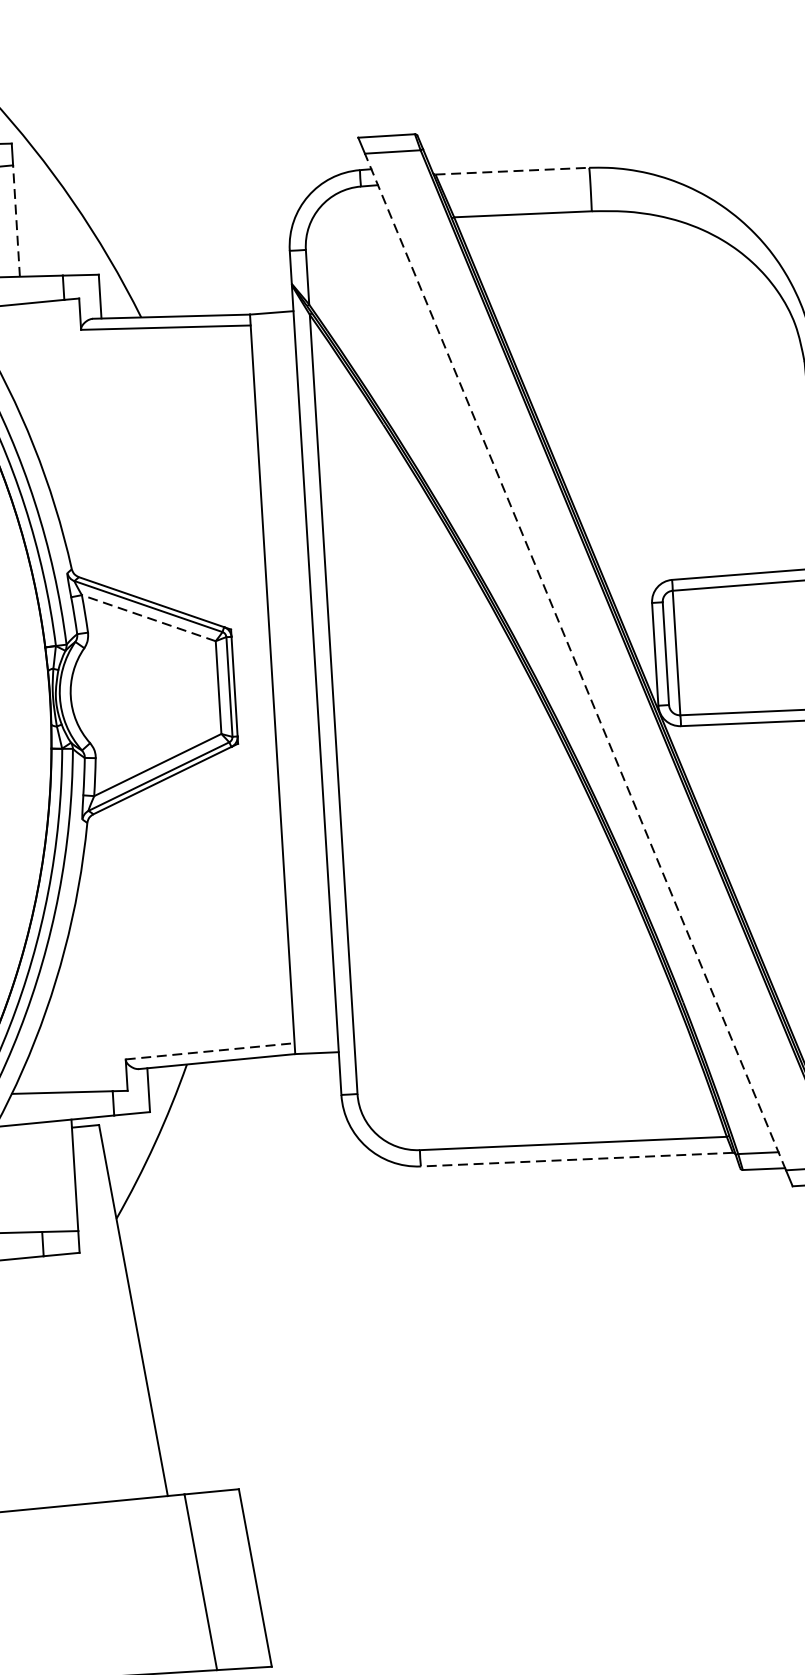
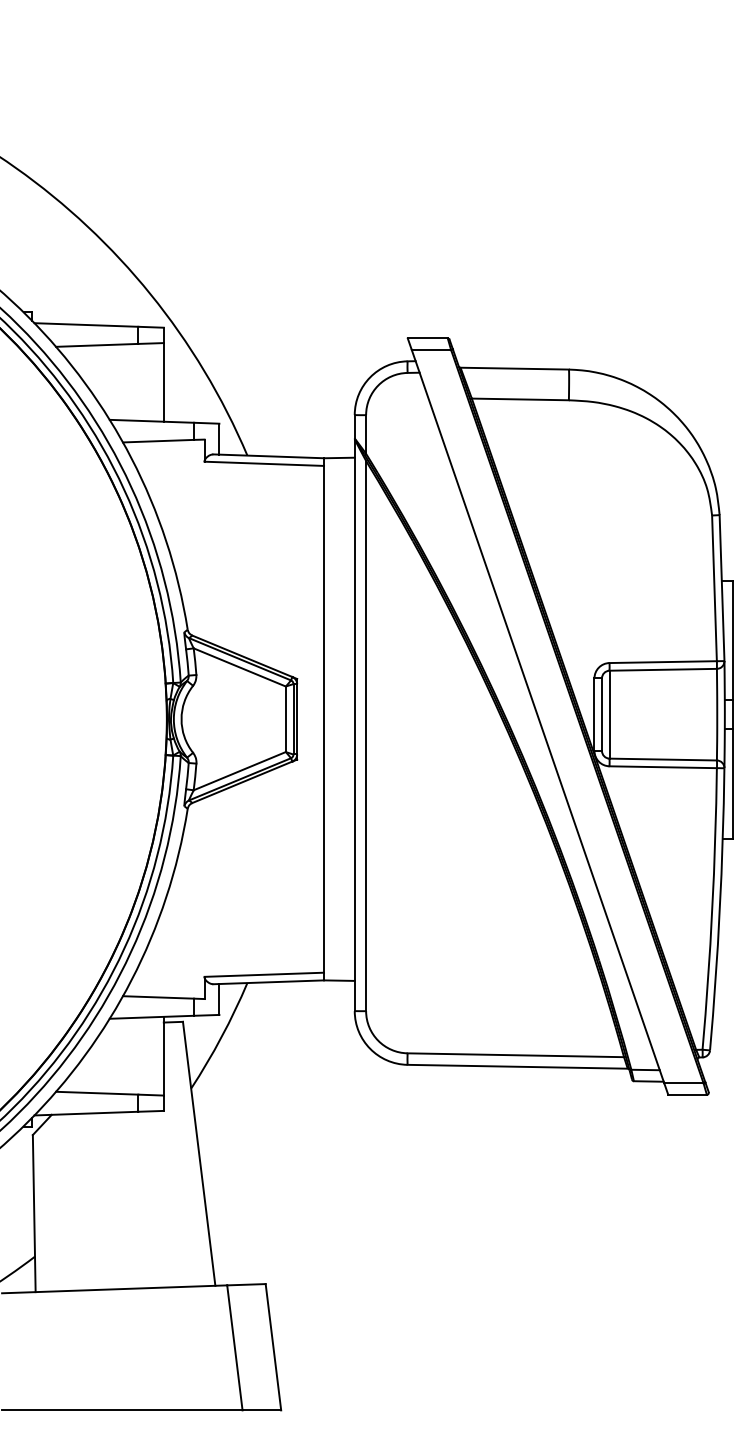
line: (513, 170) -> (515, 368), dashed -> solid
line: (16, 219) -> (163, 381), dashed -> solid
line: (148, 618) -> (239, 667), dashed -> solid
line: (576, 661) -> (538, 716), dashed -> solid
line: (210, 1050) -> (264, 974), dashed -> solid
line: (576, 1159) -> (517, 1066), dashed -> solid

